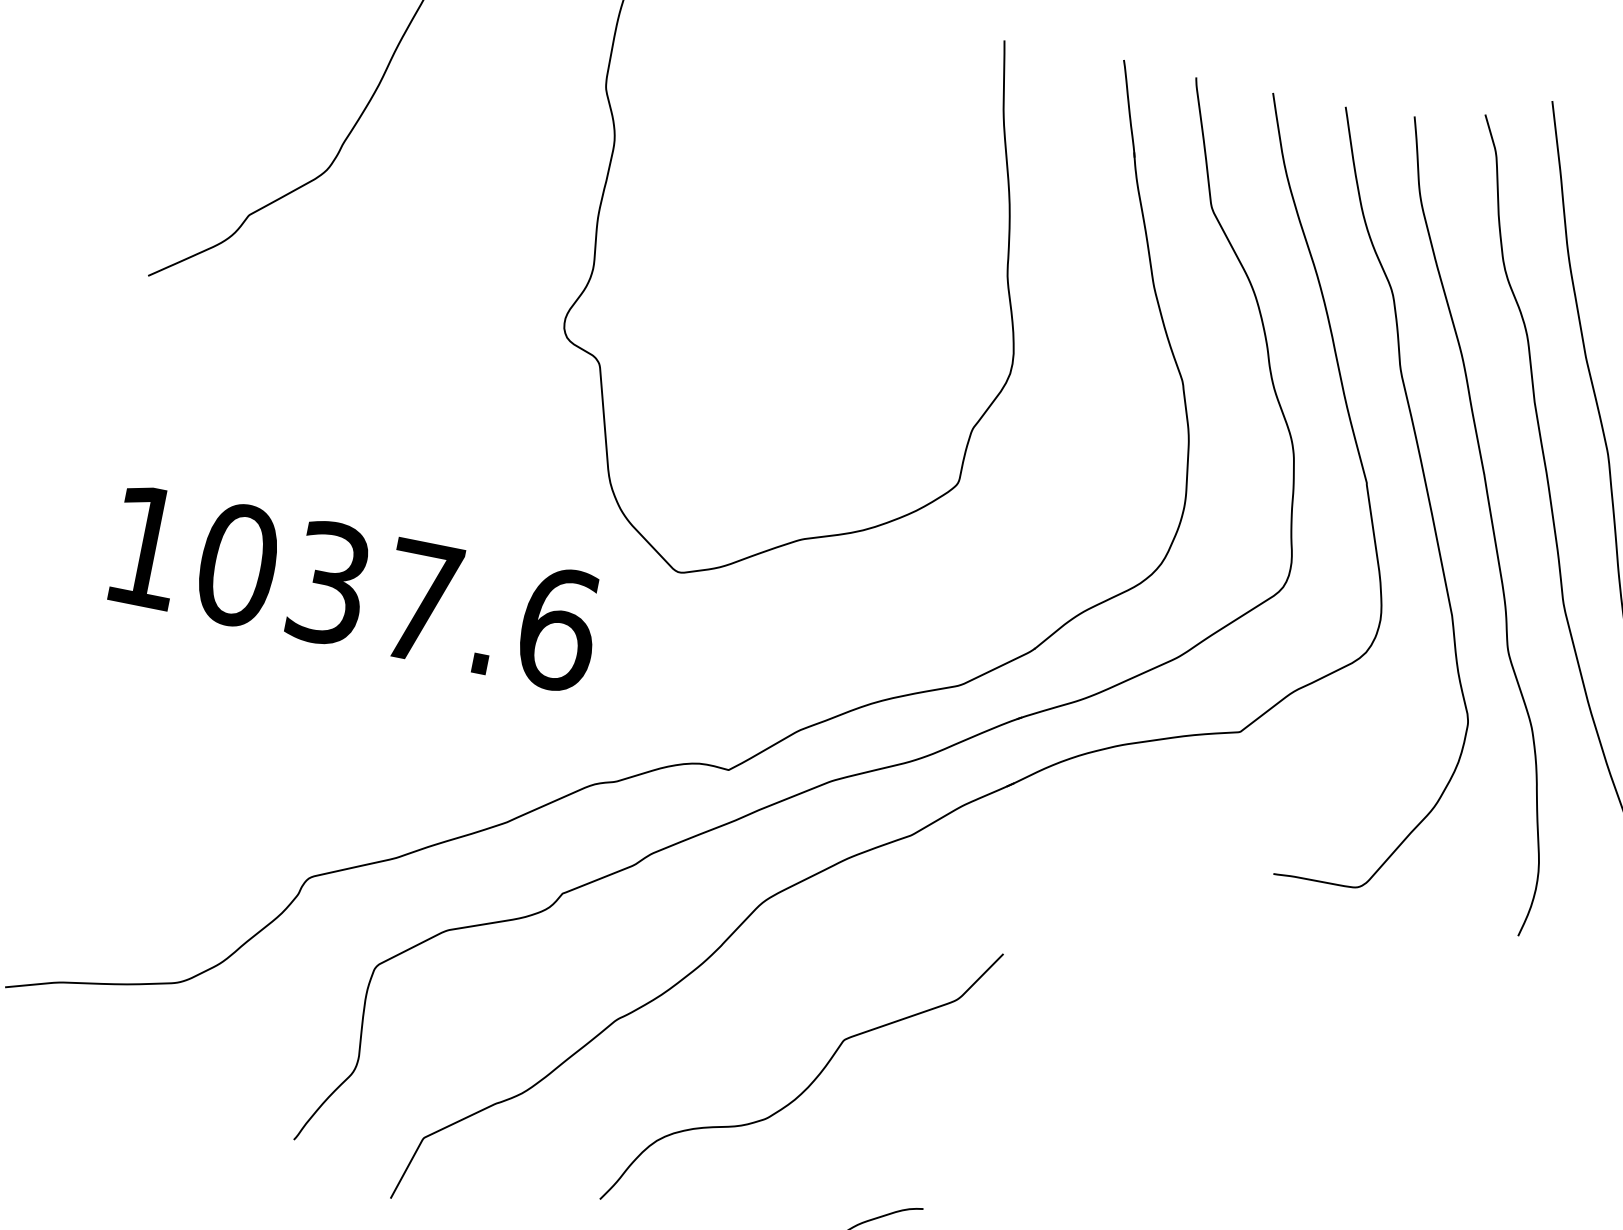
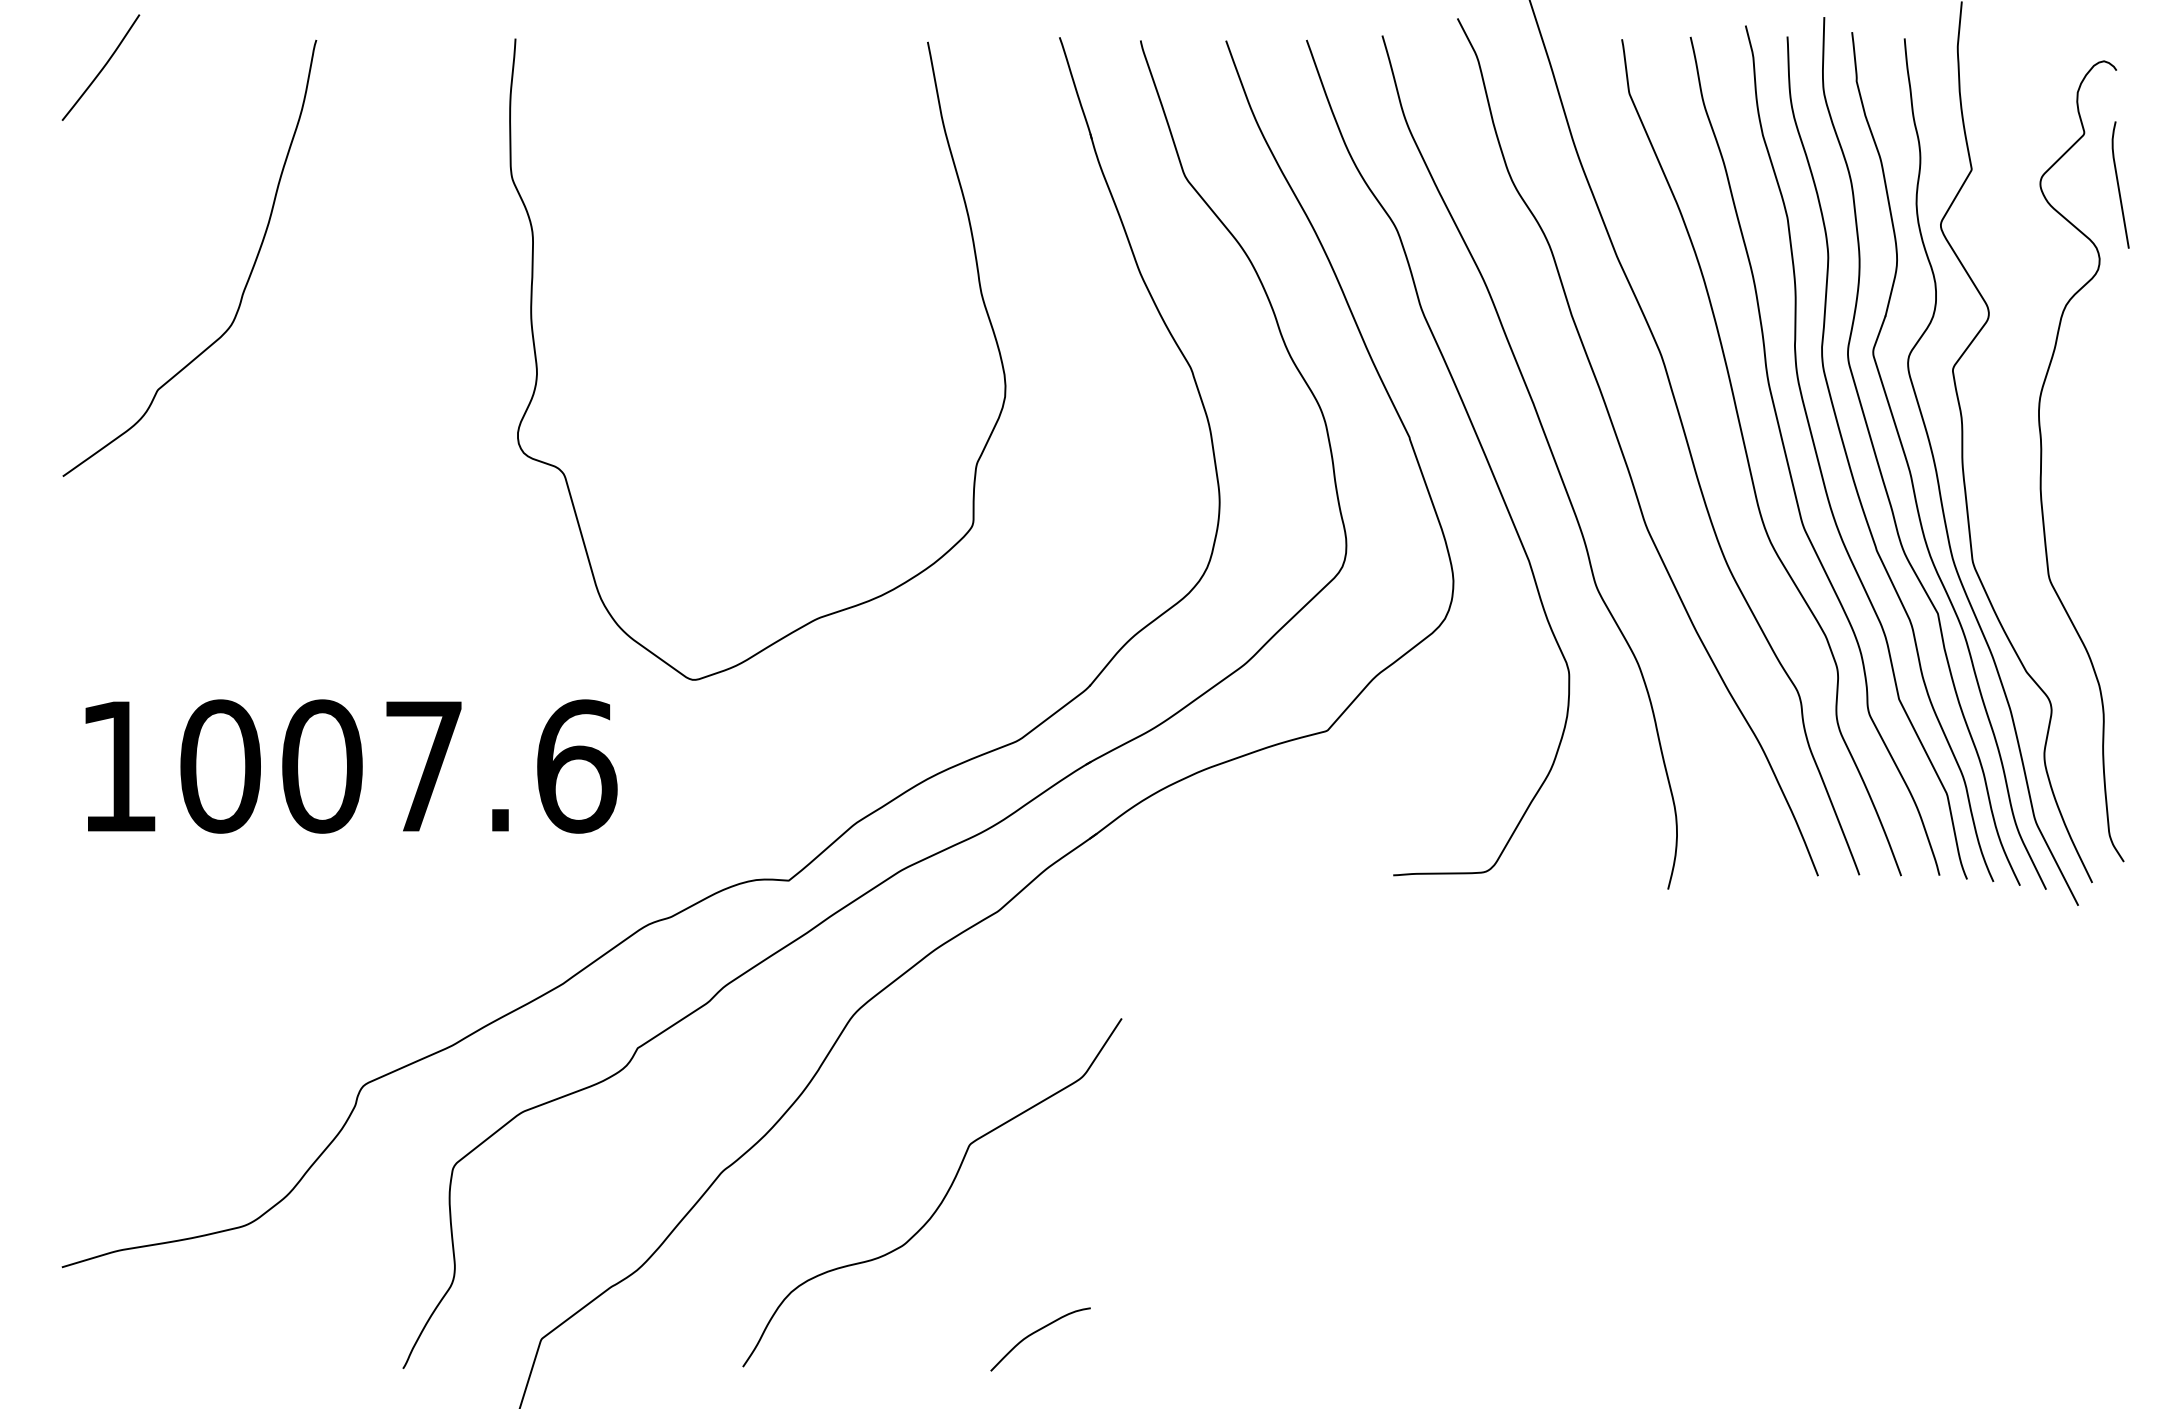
text: (329, 583) -> (322, 766), 1037.6 -> 1007.6

